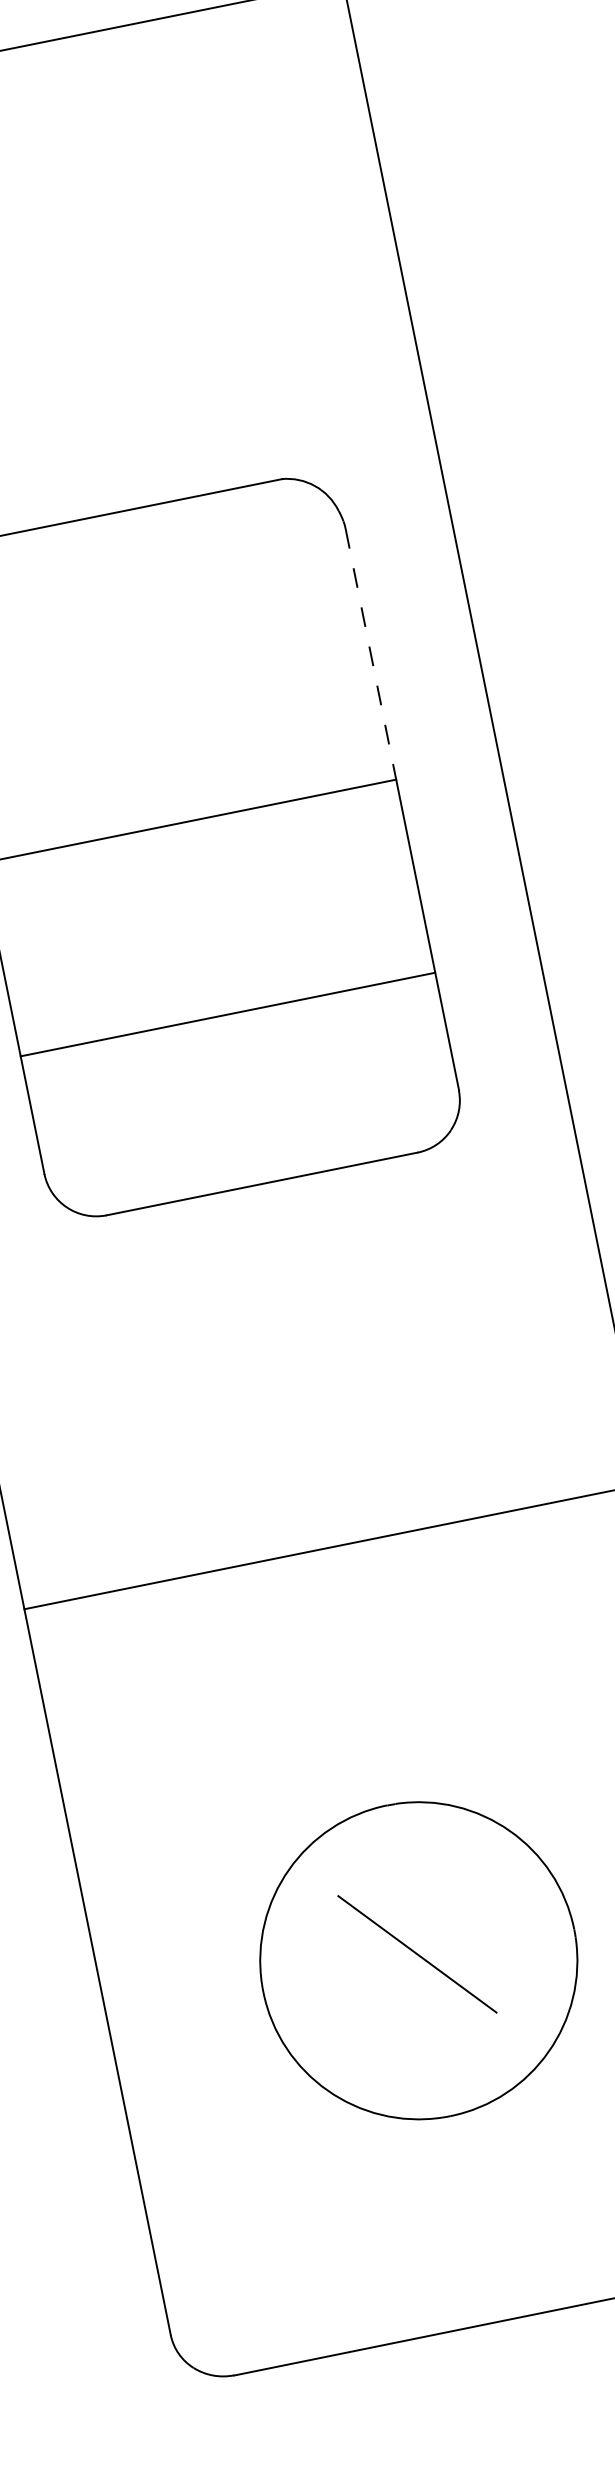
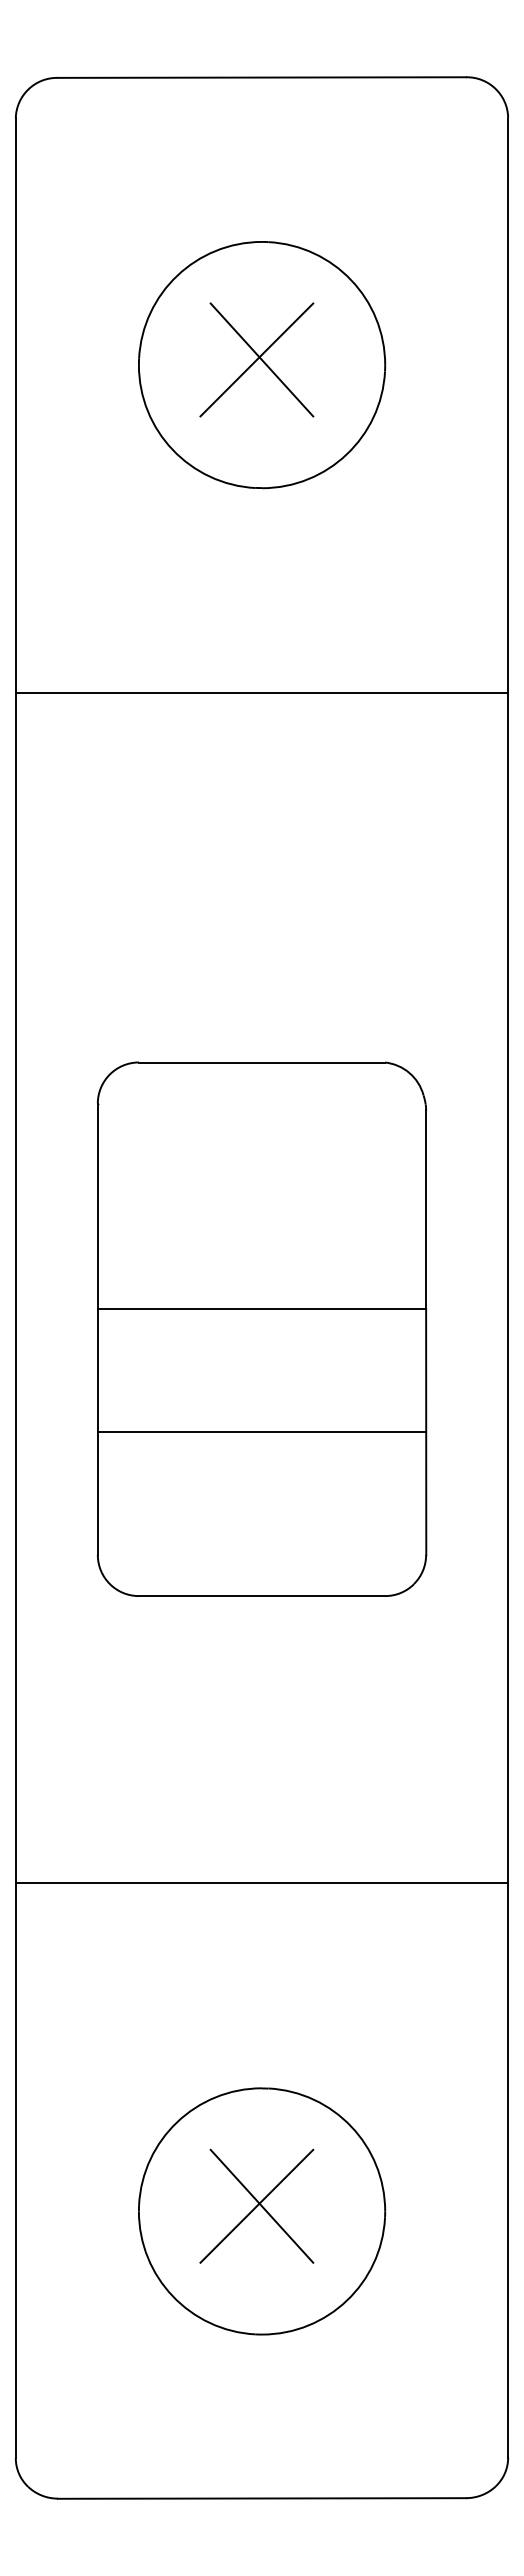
line: (371, 655) -> (426, 1210), dashed -> solid
line: (227, 1014) -> (261, 1431), moved
line: (410, 1954) -> (256, 2205), added

